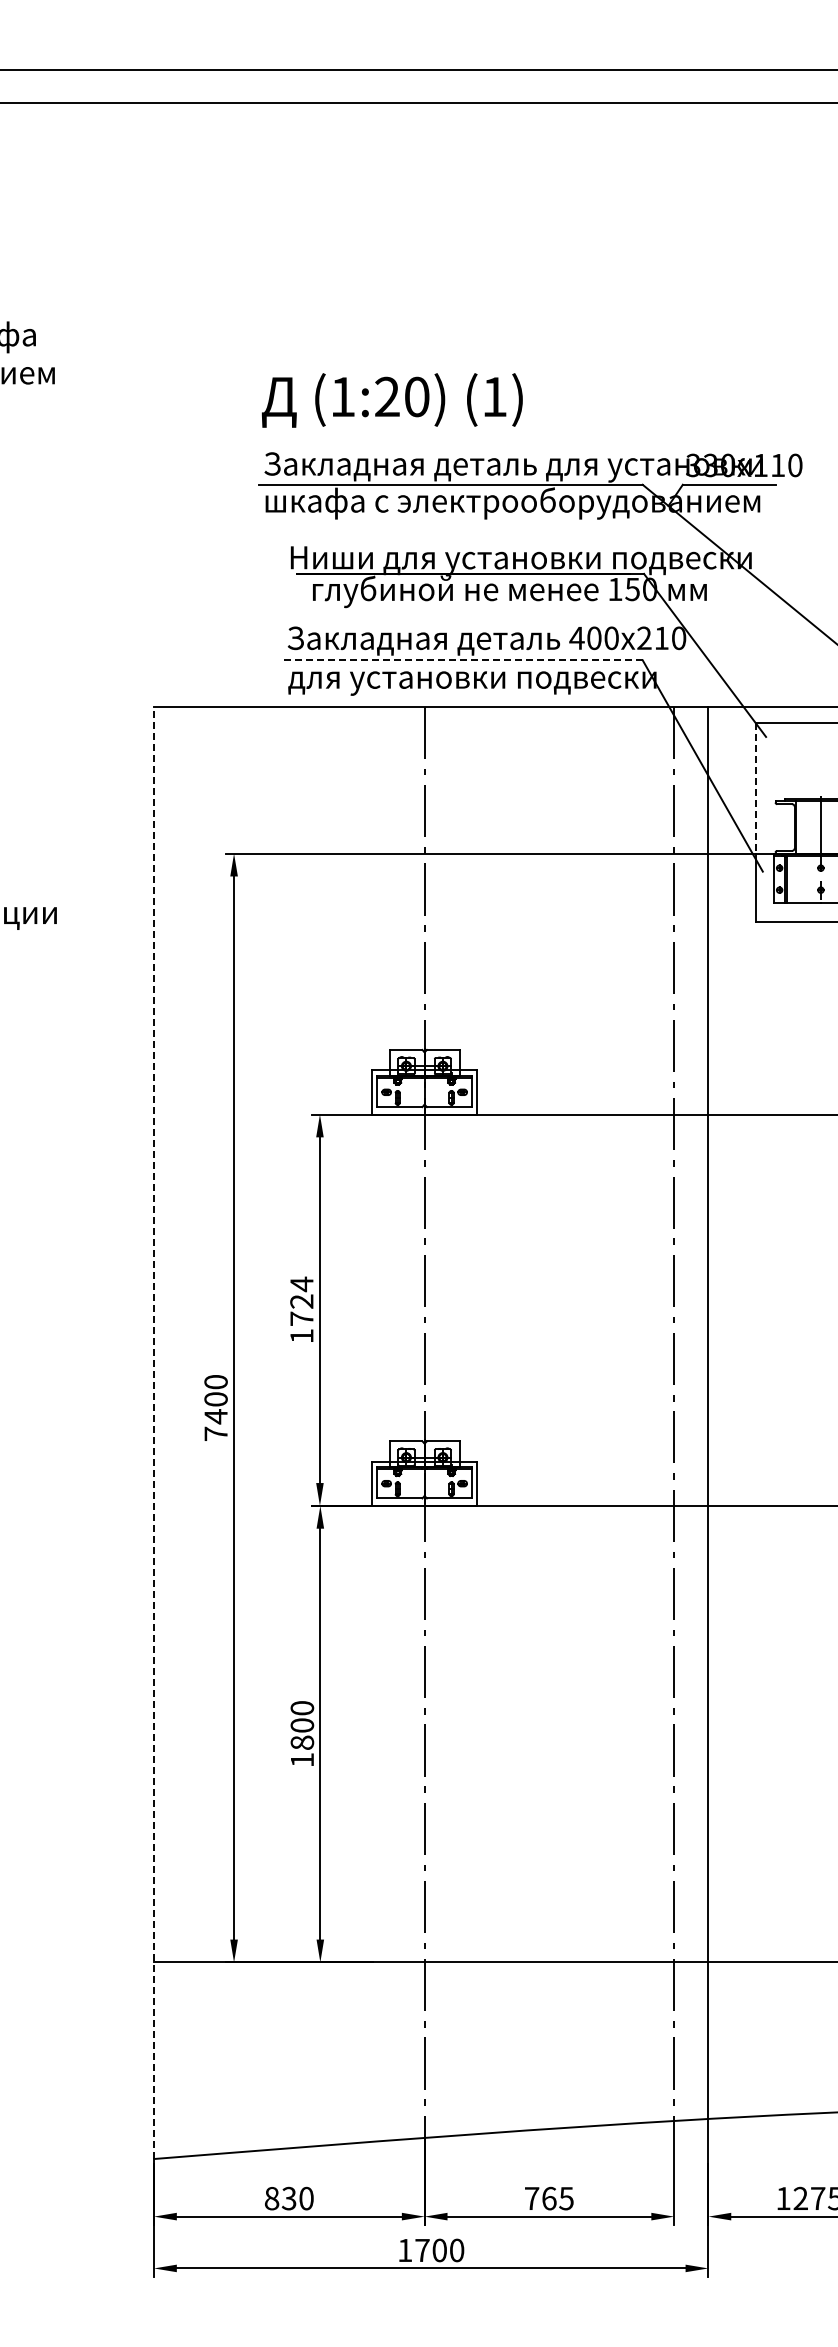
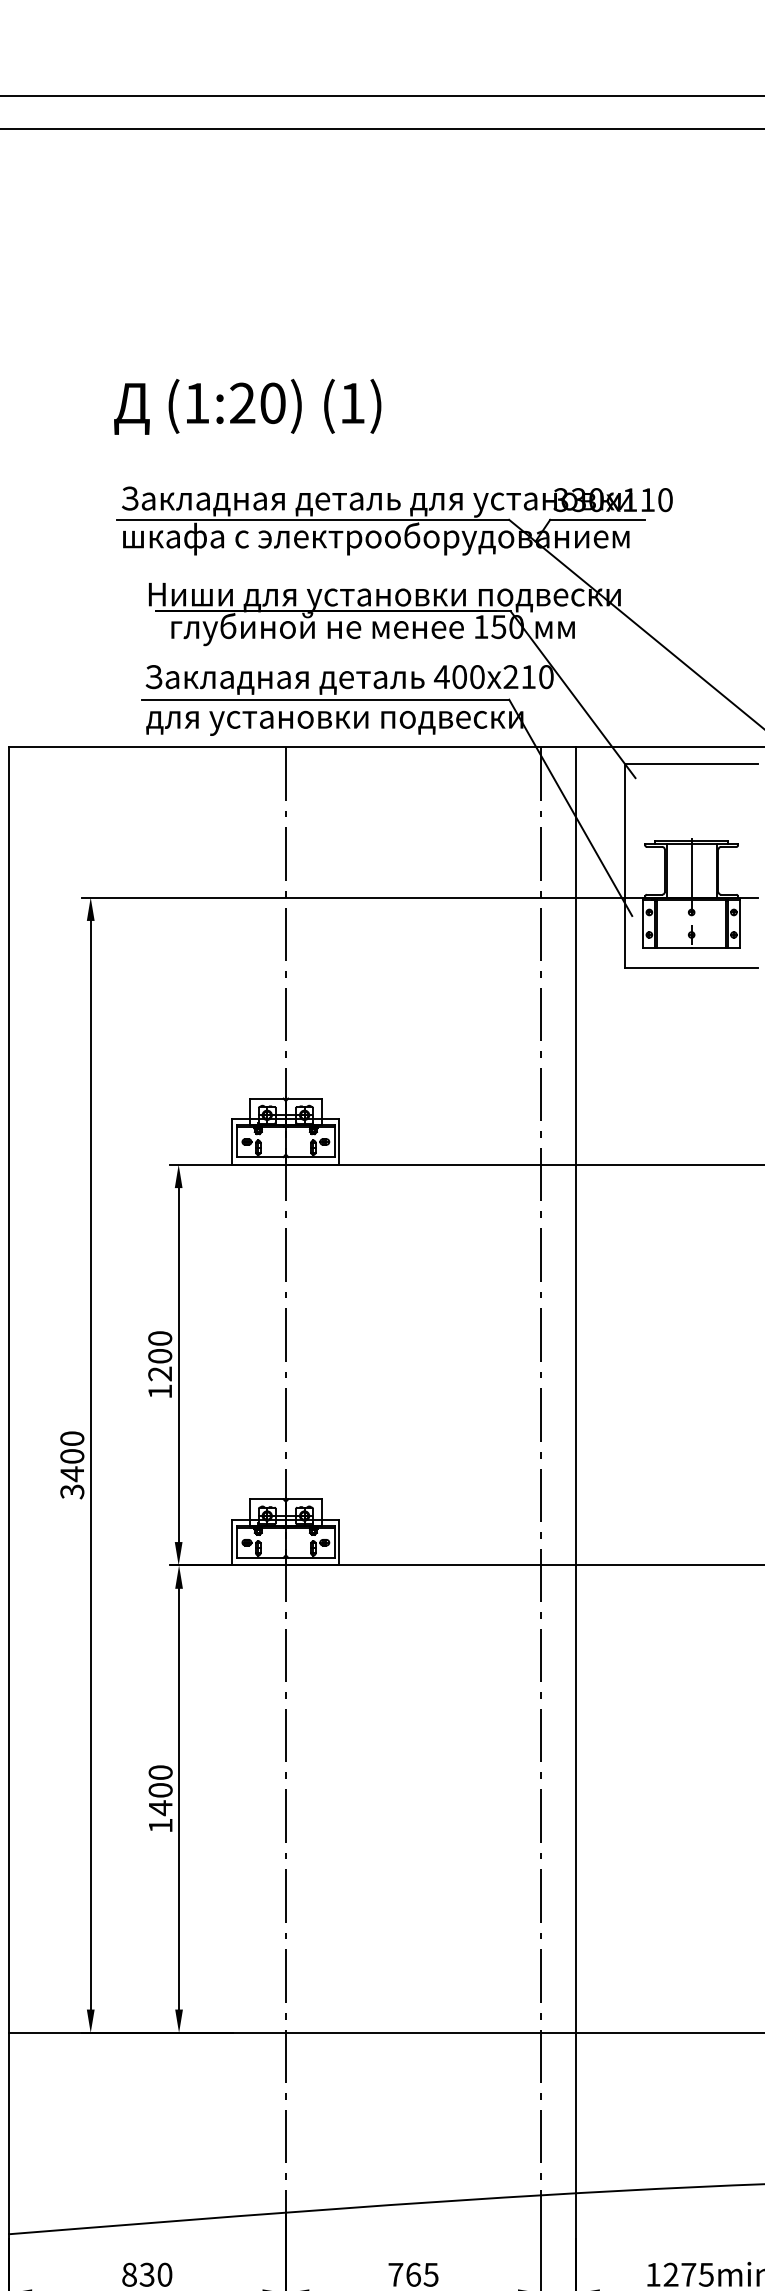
text: (391, 400) -> (246, 406), moved
line: (462, 660) -> (324, 699), dashed -> solid
line: (755, 788) -> (624, 830), dashed -> solid
text: (301, 1301) -> (159, 1356), 1724 -> 1200
line: (154, 1432) -> (9, 1490), dashed -> solid
text: (215, 1433) -> (71, 1491), 7400 -> 3400
text: (302, 1742) -> (160, 1807), 1800 -> 1400

